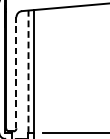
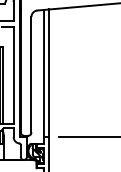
line: (28, 71) -> (44, 73), dashed -> solid
line: (16, 72) -> (31, 74), dashed -> solid

